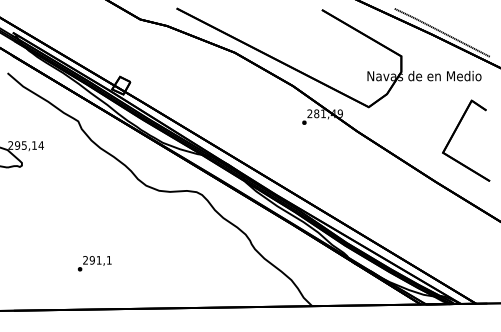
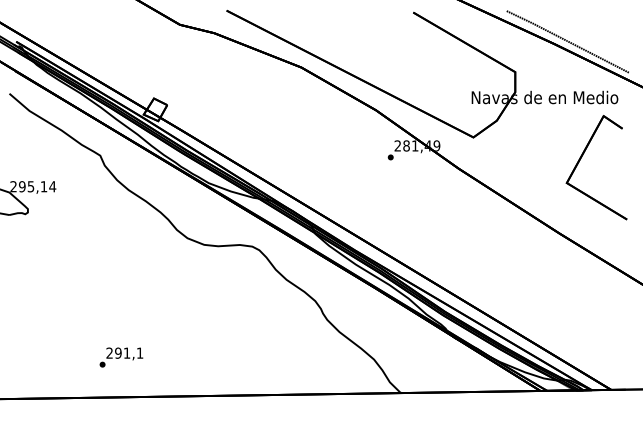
part: (455, 132) -> (582, 157), moved
text: (94, 263) -> (121, 357), moved

